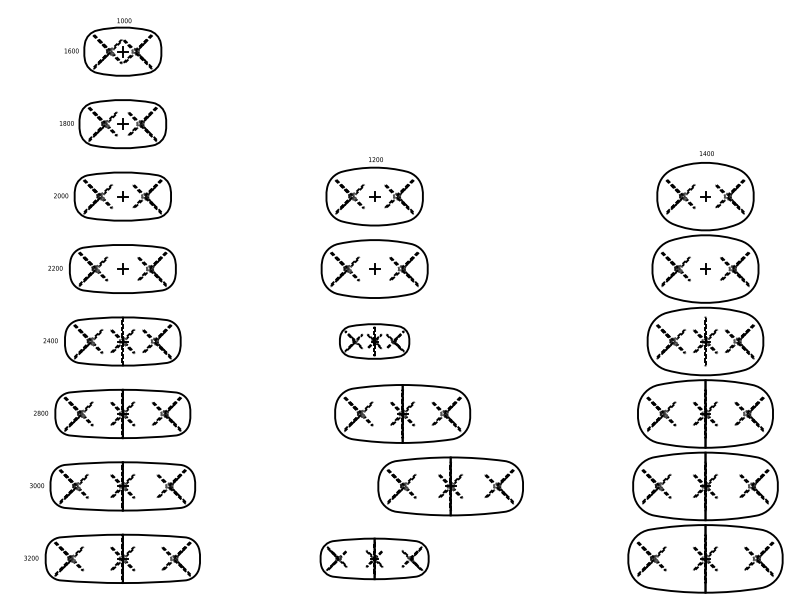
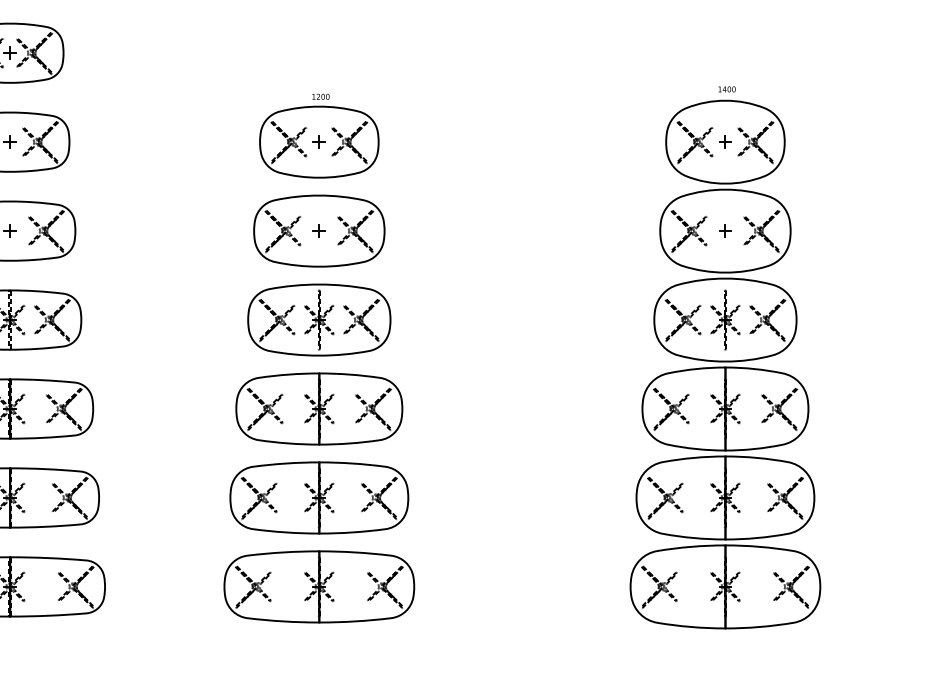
part: (374, 341) -> (319, 320), size x1.67
part: (402, 413) -> (319, 408), moved
part: (450, 486) -> (319, 498), moved
part: (374, 558) -> (319, 586), size x1.43

